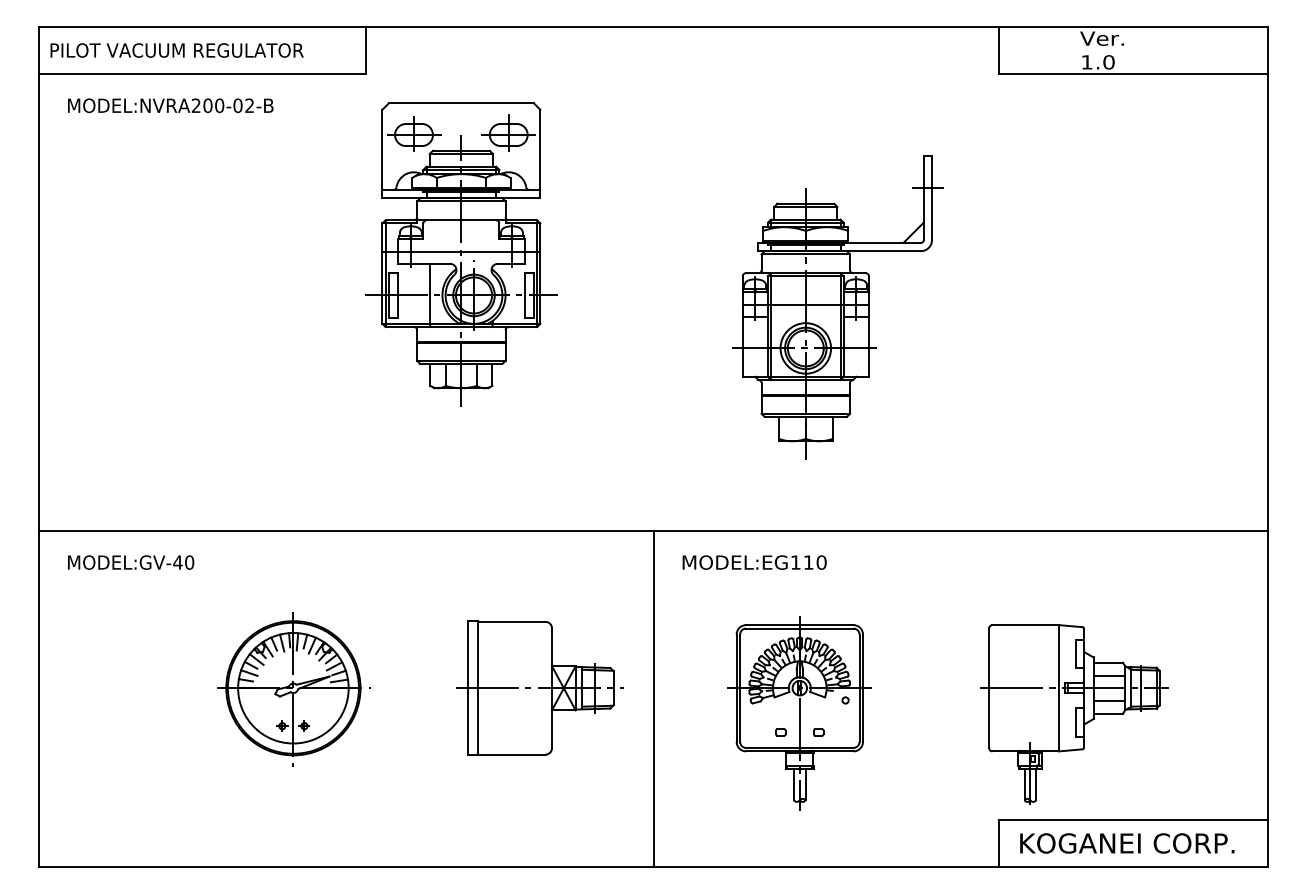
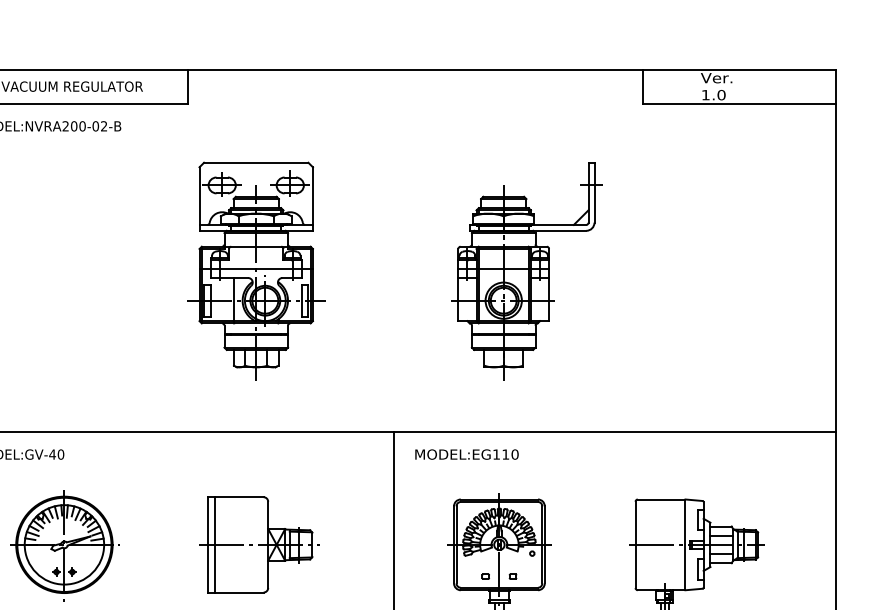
part: (461, 254) -> (256, 271), moved
part: (539, 687) -> (259, 544), moved
part: (293, 689) -> (64, 545), moved

